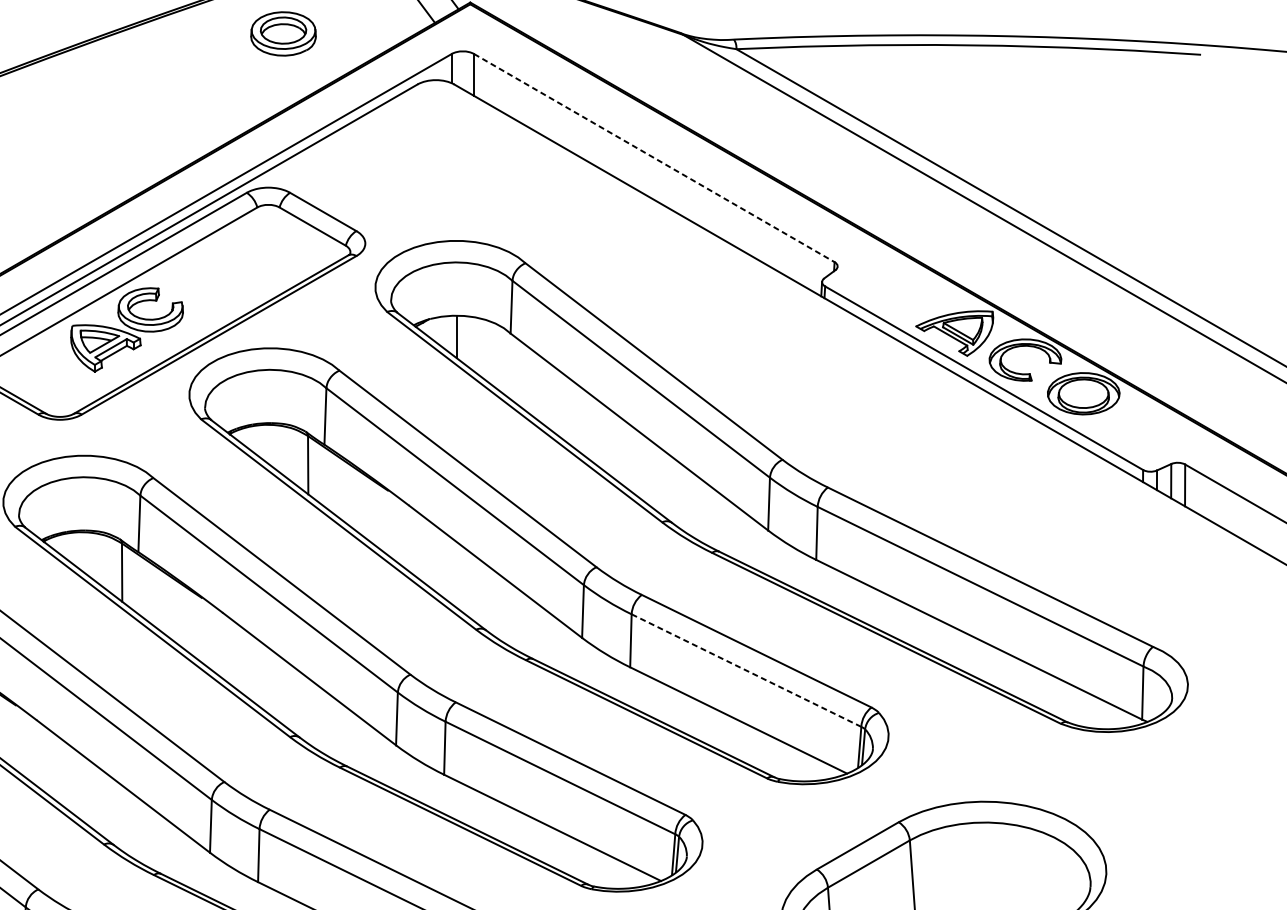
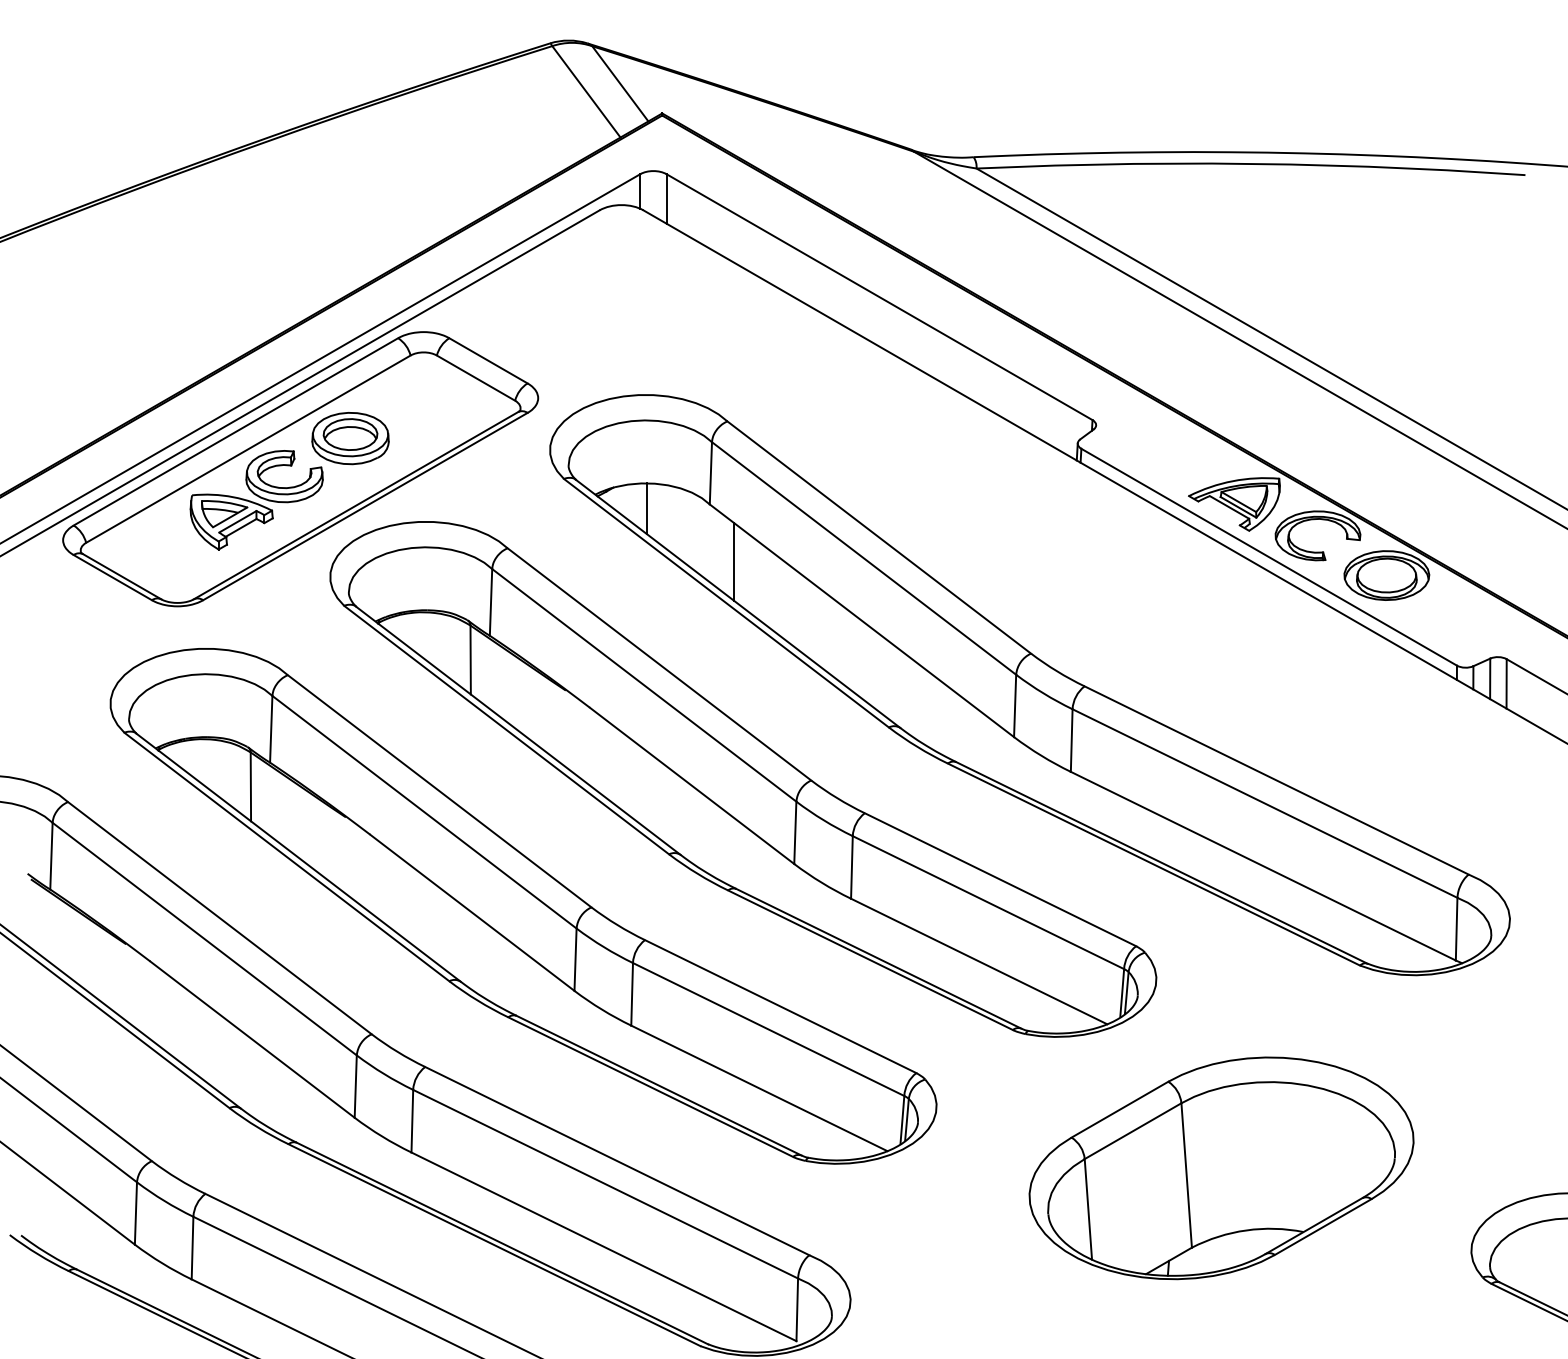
part: (283, 33) -> (350, 438), moved
line: (654, 158) -> (879, 297), dashed -> solid
line: (531, 382) -> (734, 562), added
line: (746, 670) -> (988, 902), dashed -> solid

